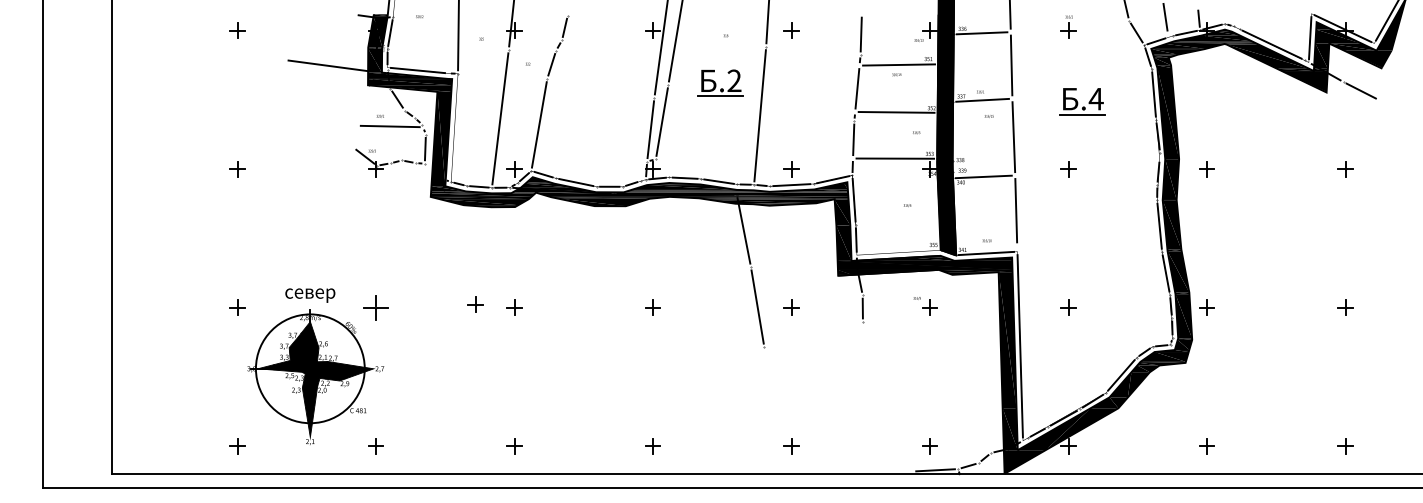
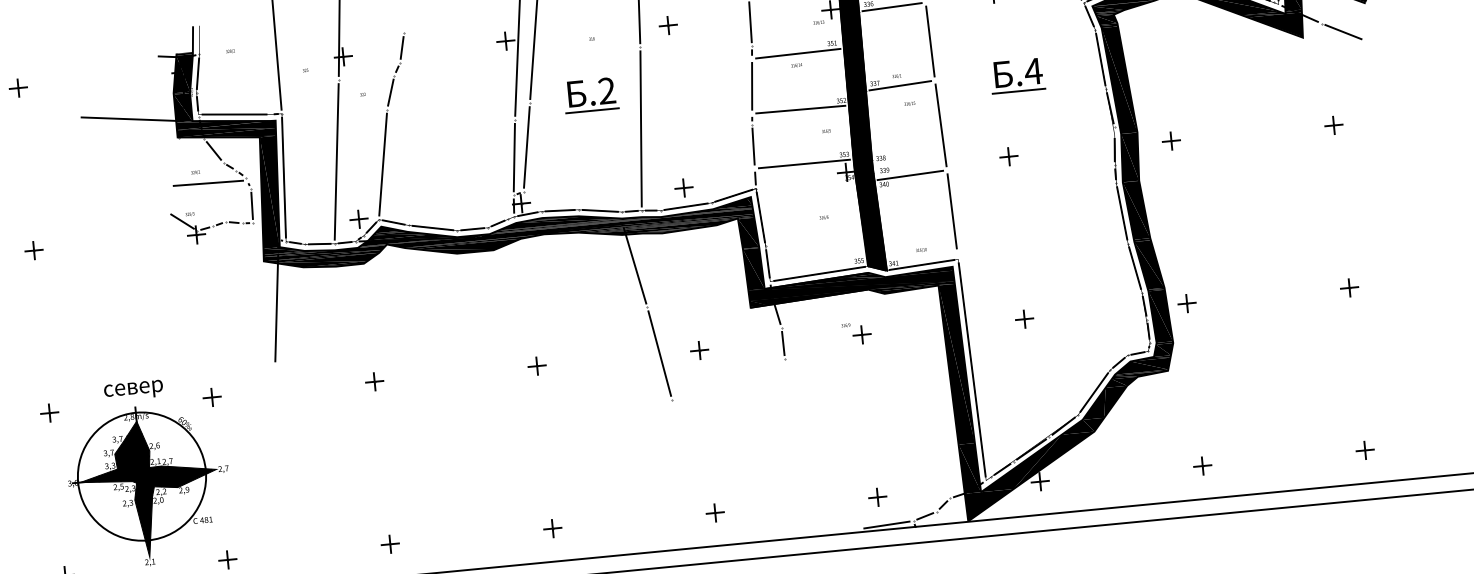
line: (454, 127) -> (283, 177), added
line: (437, 237) -> (276, 308), added
line: (899, 252) -> (819, 273), added
part: (475, 304) -> (328, 382), removed
part: (375, 307) -> (211, 397), size x0.62

